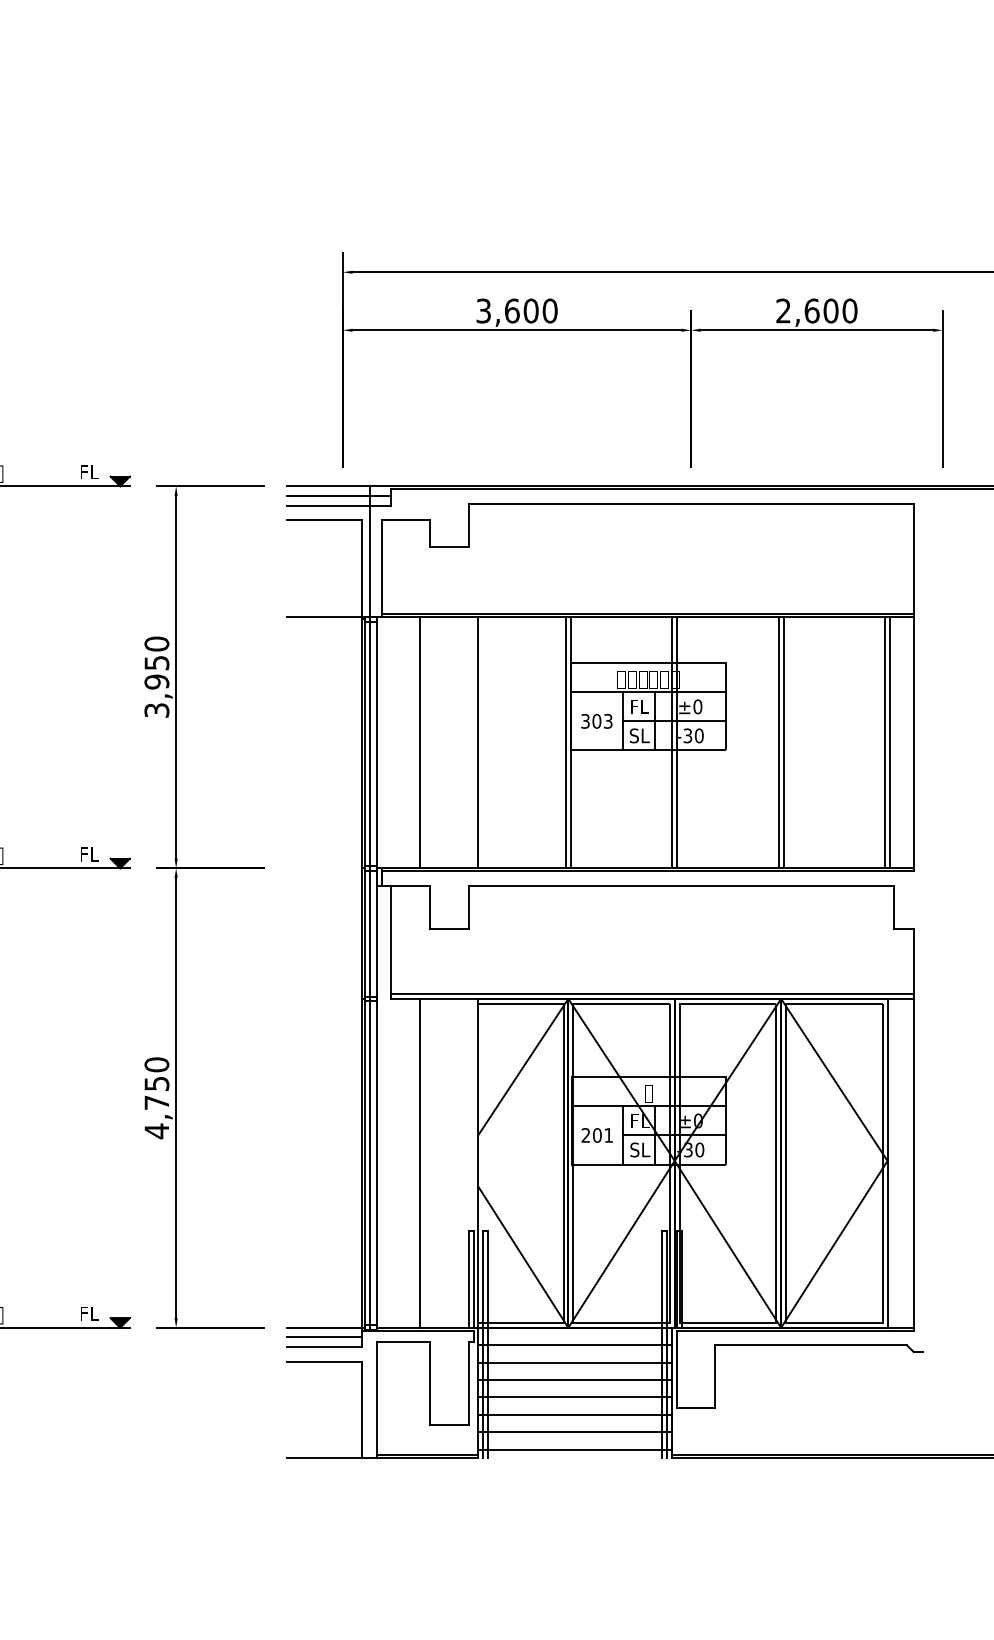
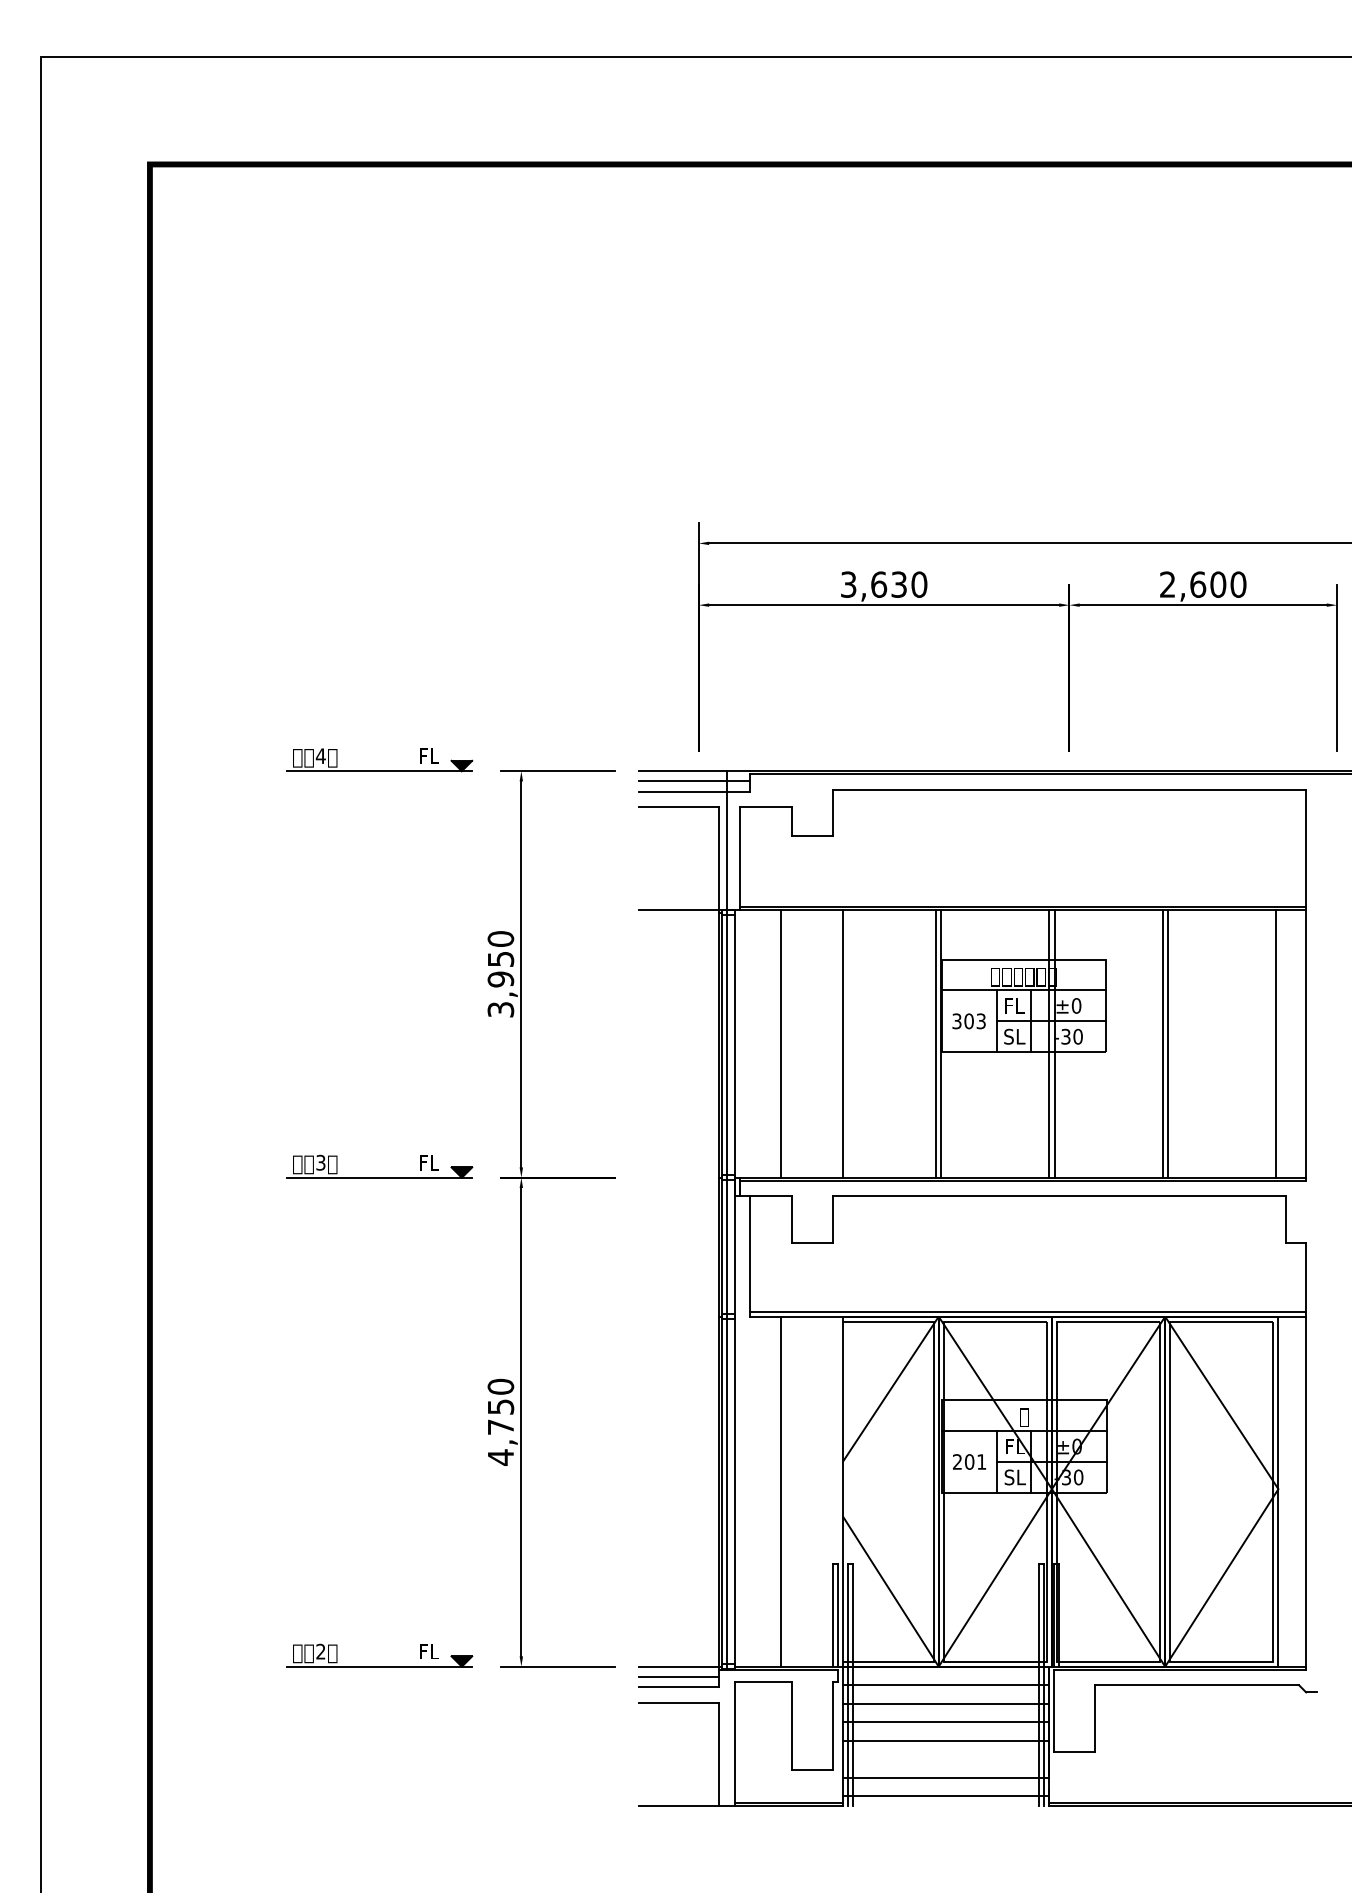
text: (531, 310) -> (899, 584), 3,600 -> 3,630
line: (889, 742) -> (1280, 1043), removed
line: (574, 1415) -> (945, 1759), removed

